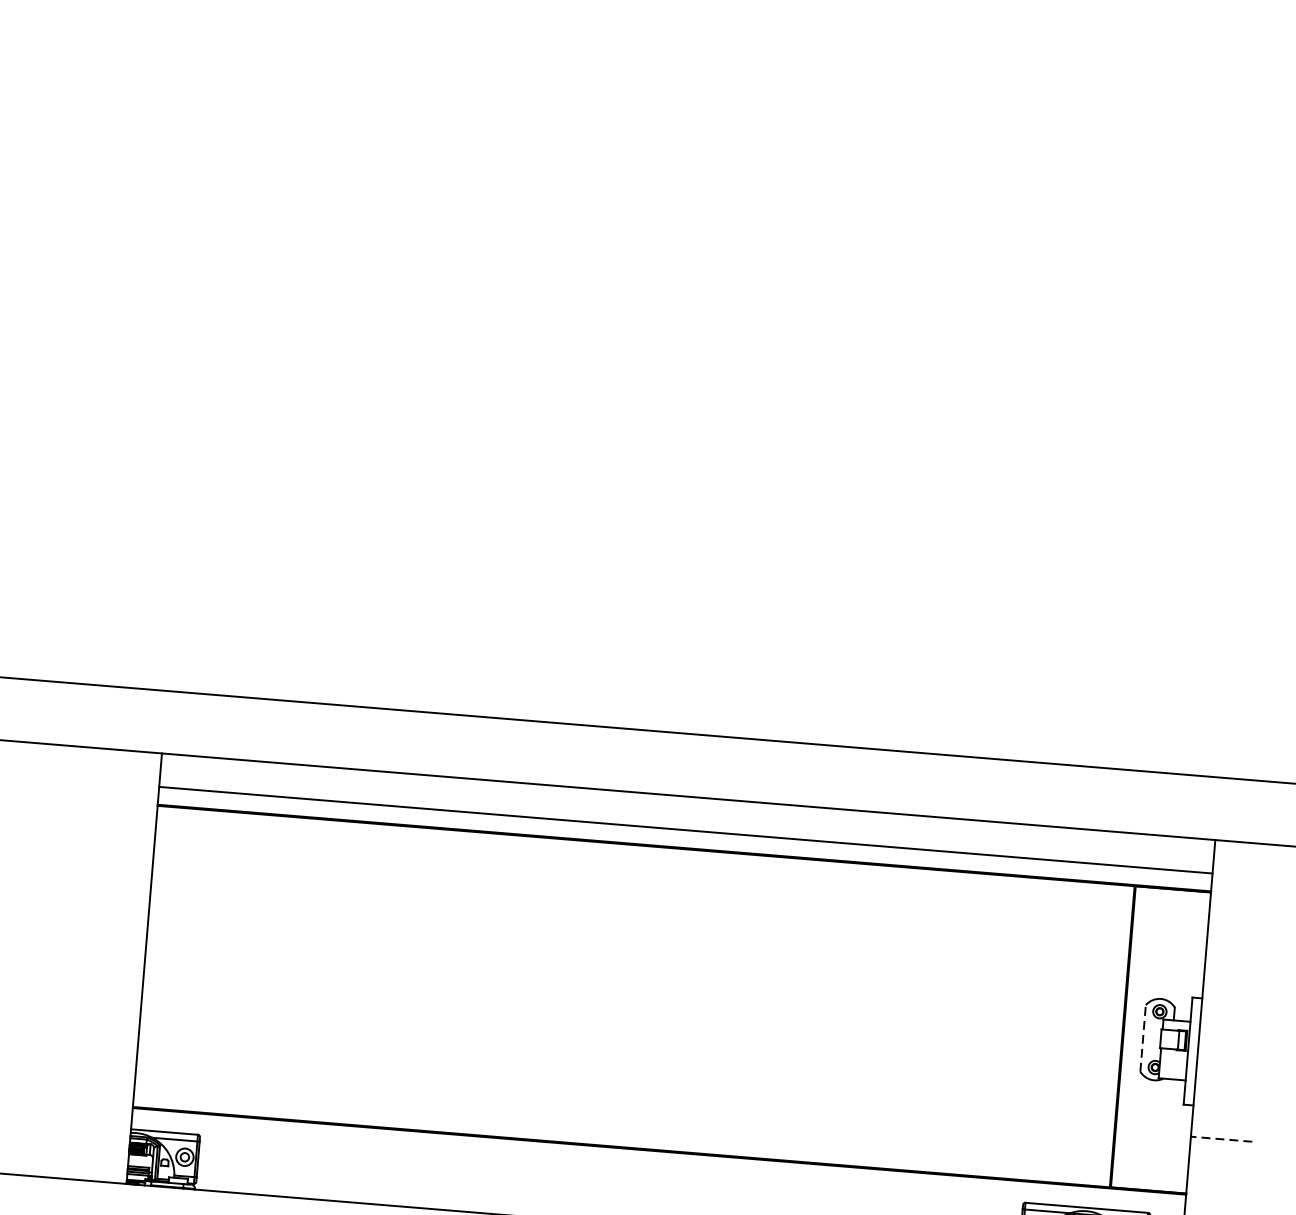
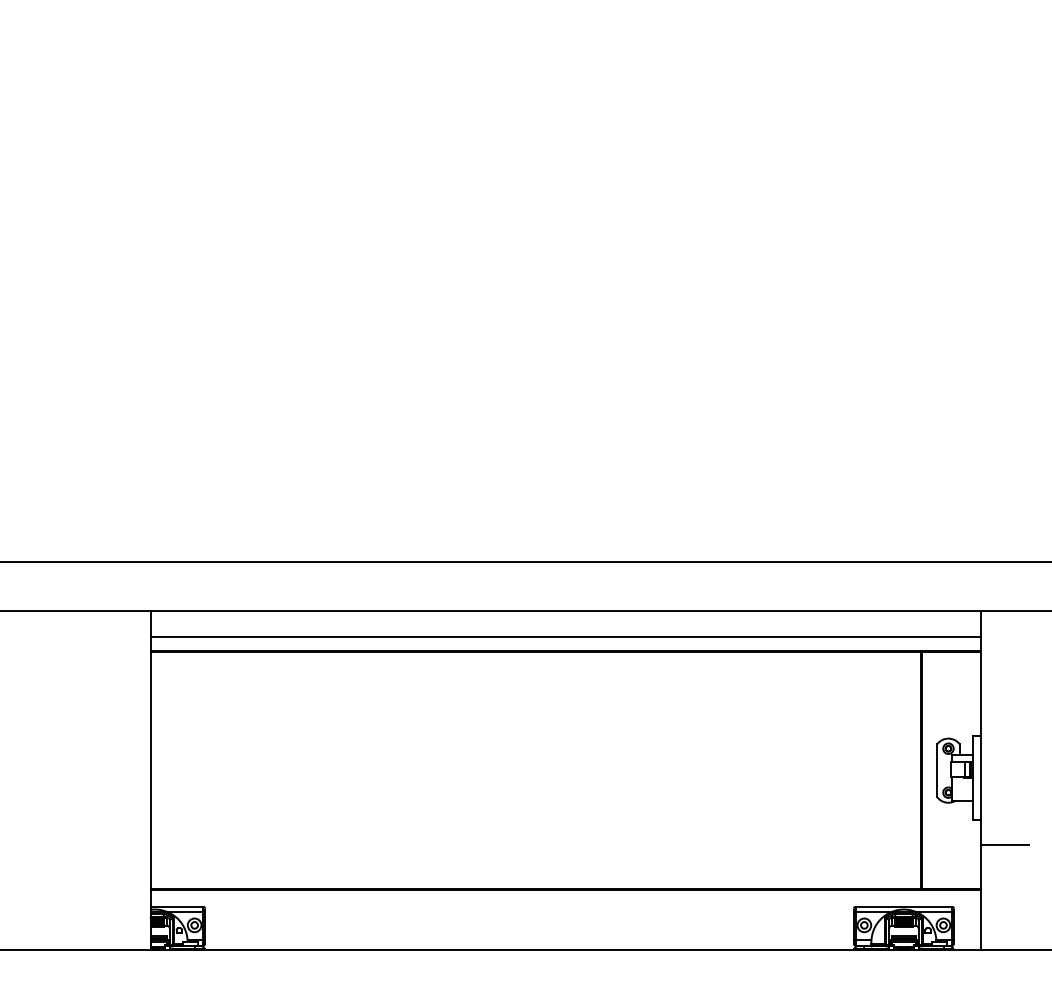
line: (1143, 1038) -> (937, 770), dashed -> solid
line: (1220, 1139) -> (1004, 844), dashed -> solid

